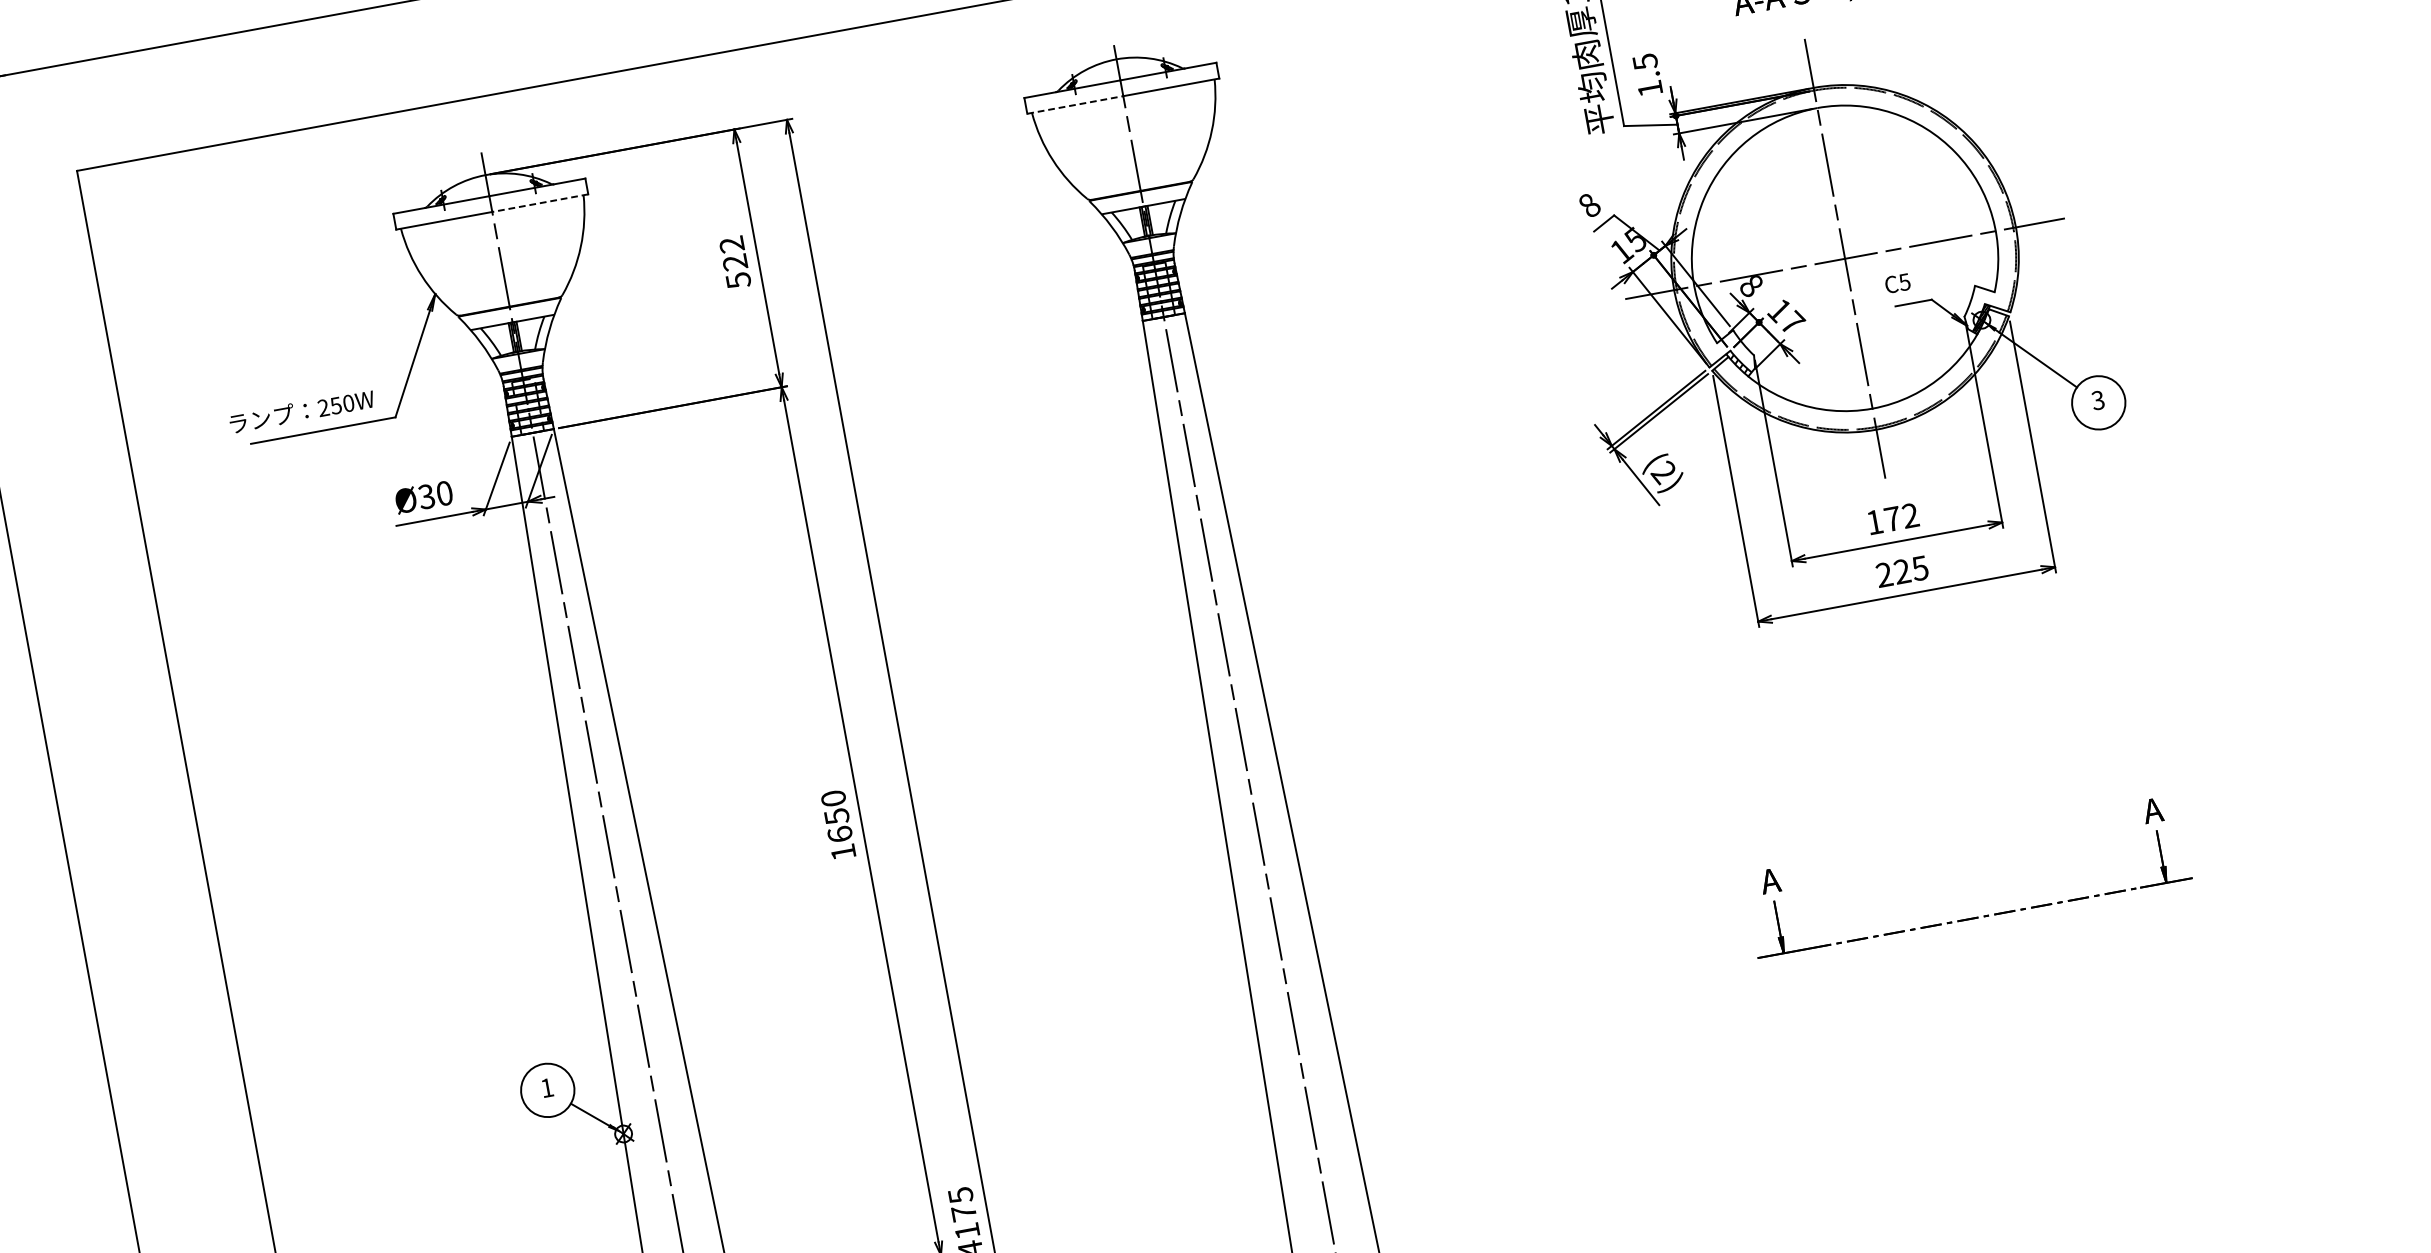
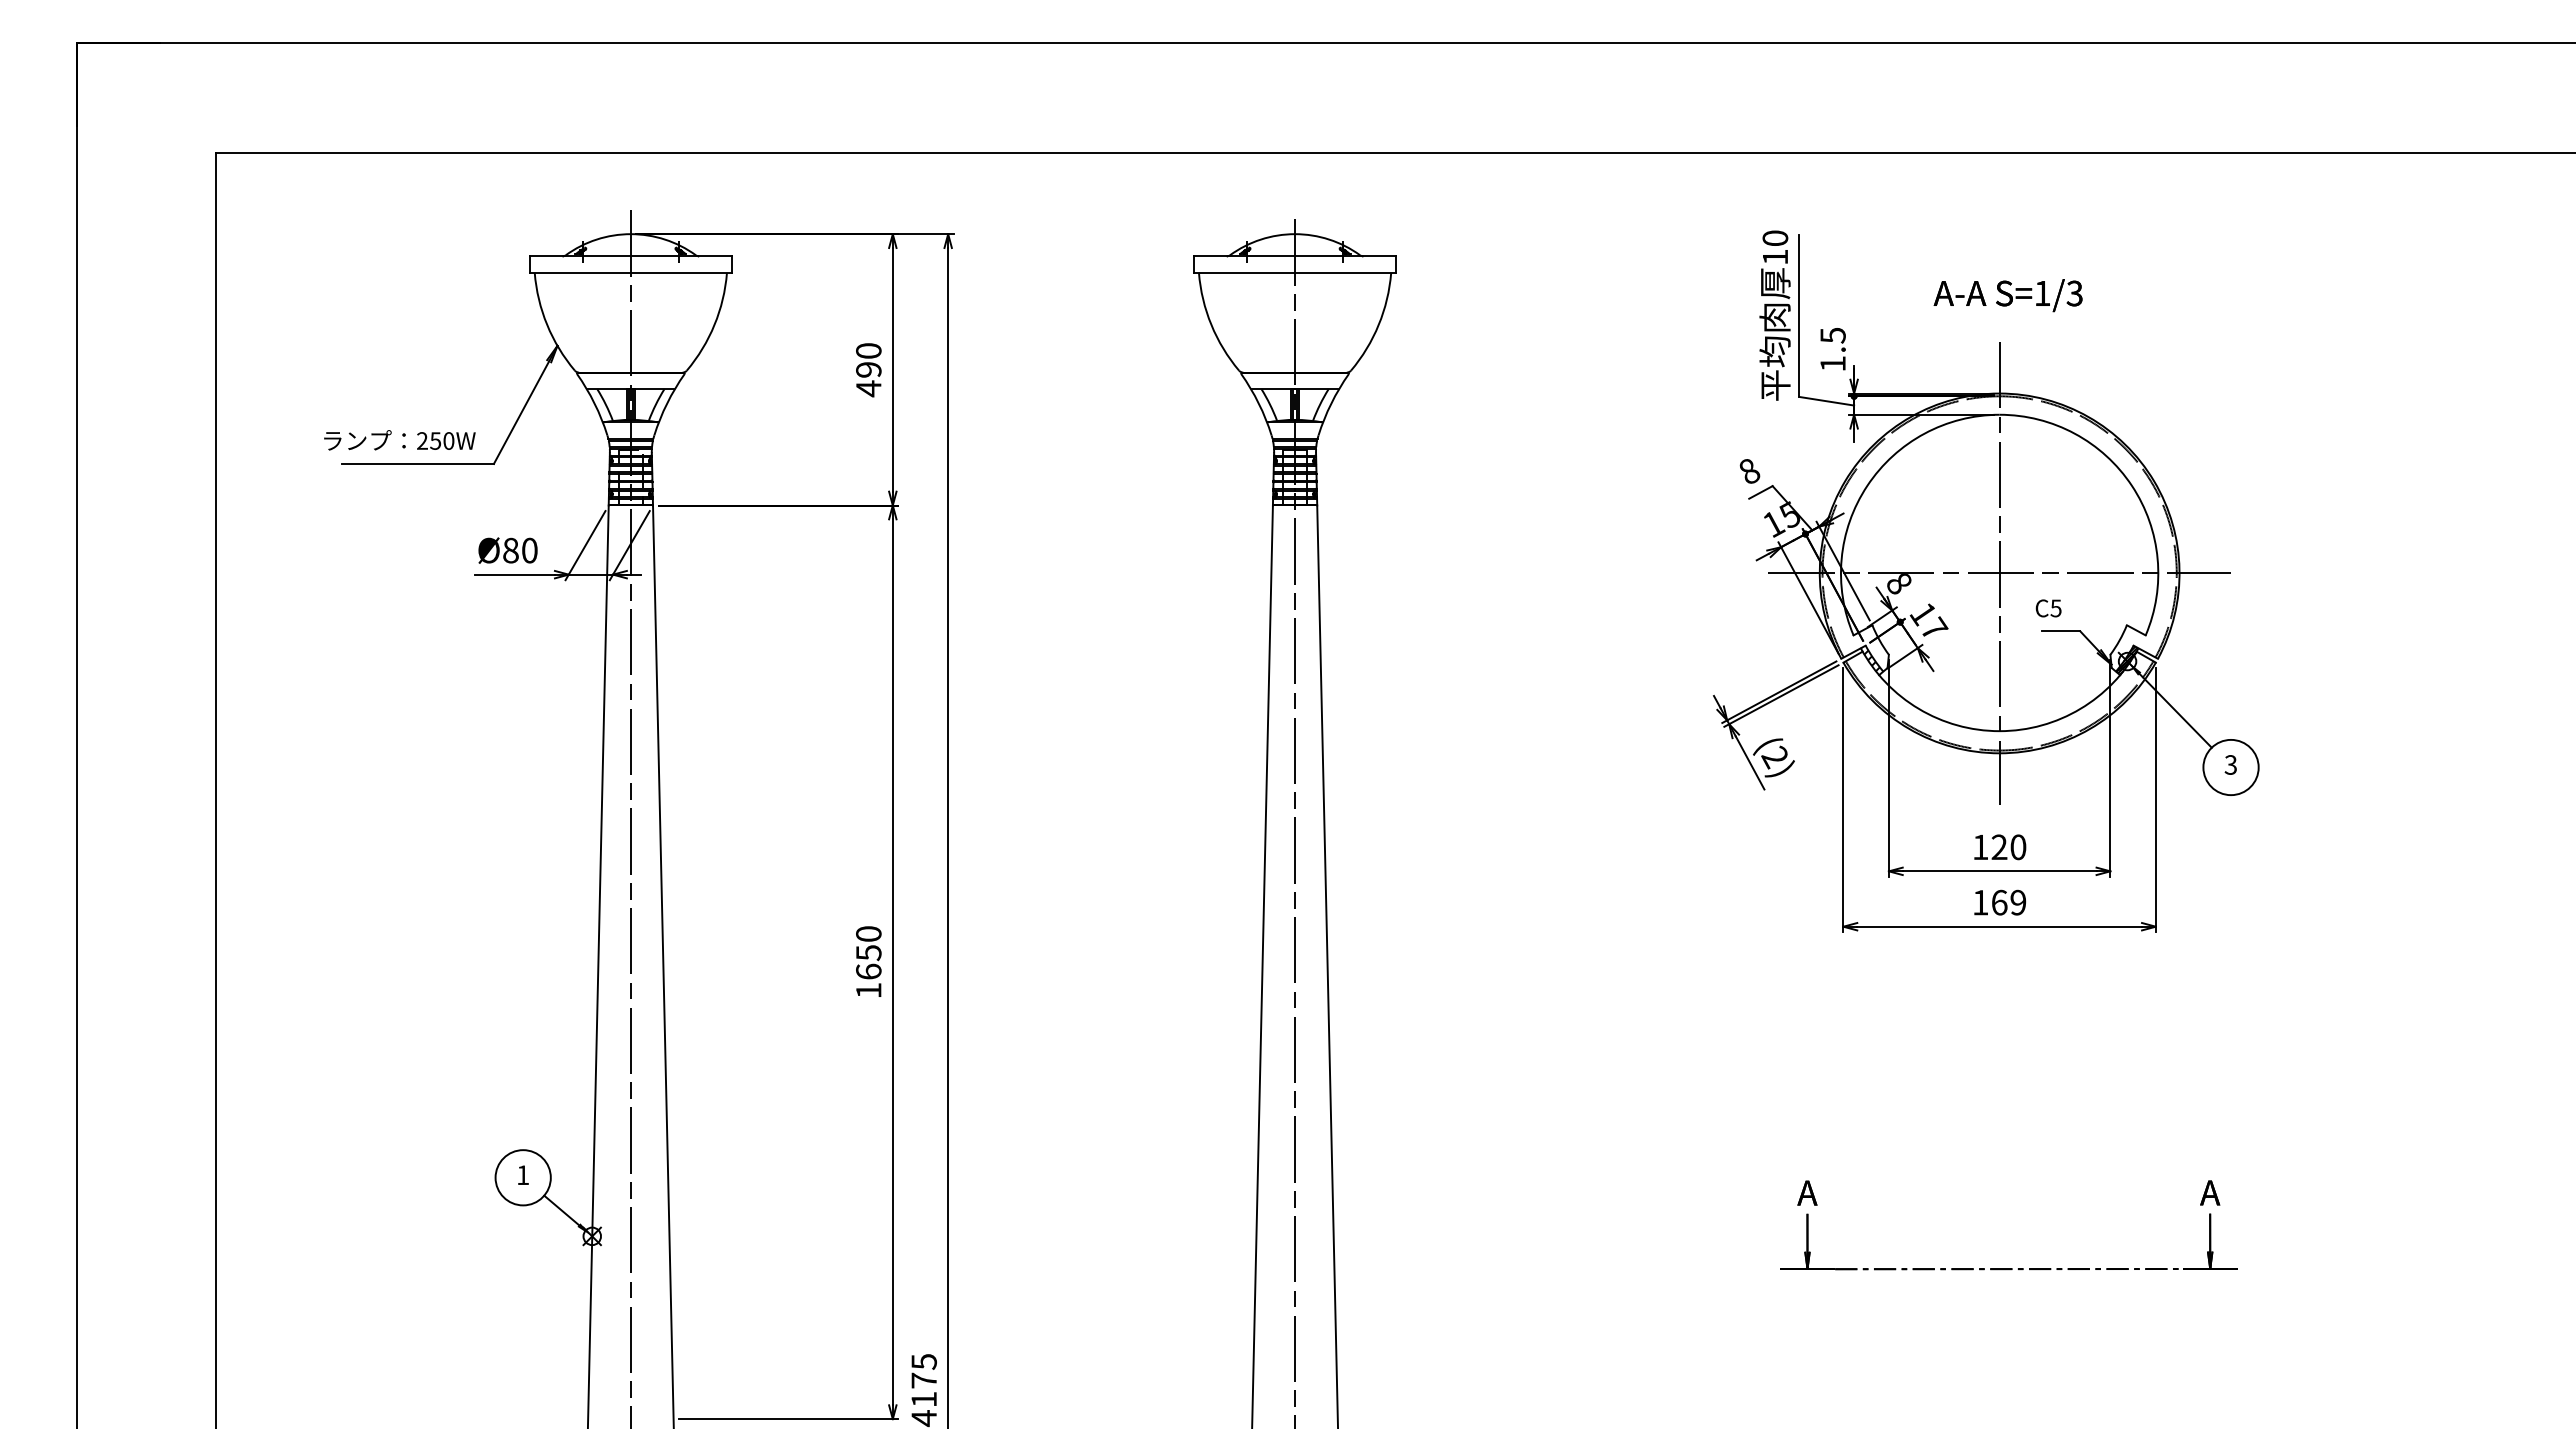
line: (1075, 104) -> (1244, 272), dashed -> solid
line: (540, 202) -> (681, 272), dashed -> solid
text: (735, 263) -> (868, 370), 522 -> 490
text: (426, 496) -> (510, 550), Ø30 -> Ø80
text: (1901, 517) -> (2008, 847), 172 -> 120
text: (1902, 571) -> (1999, 902), 225 -> 169

